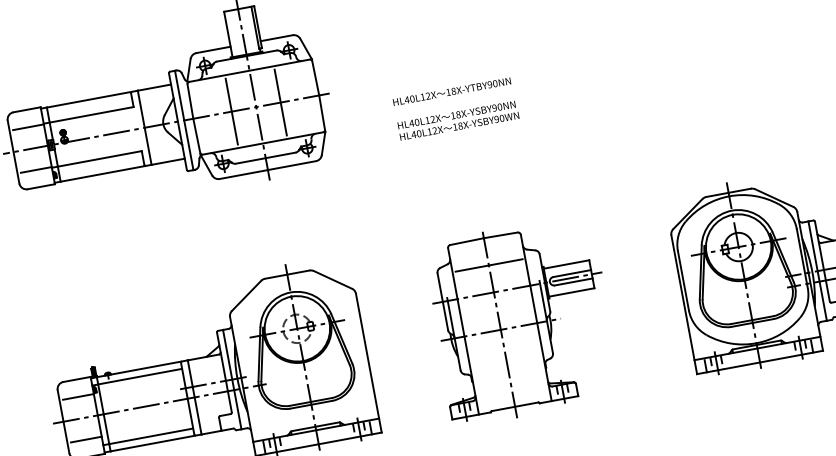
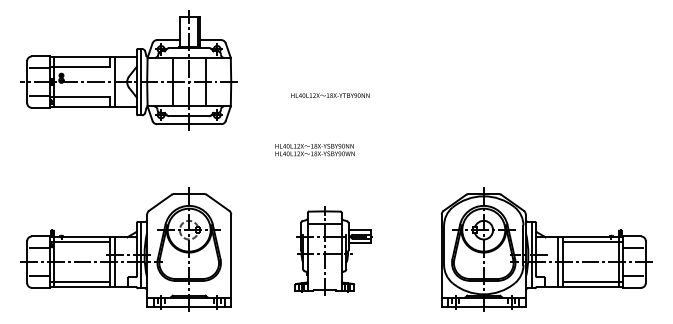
text: (452, 91) -> (330, 95), moved
text: (457, 121) -> (314, 150), moved
part: (520, 320) -> (334, 251), size x0.7

